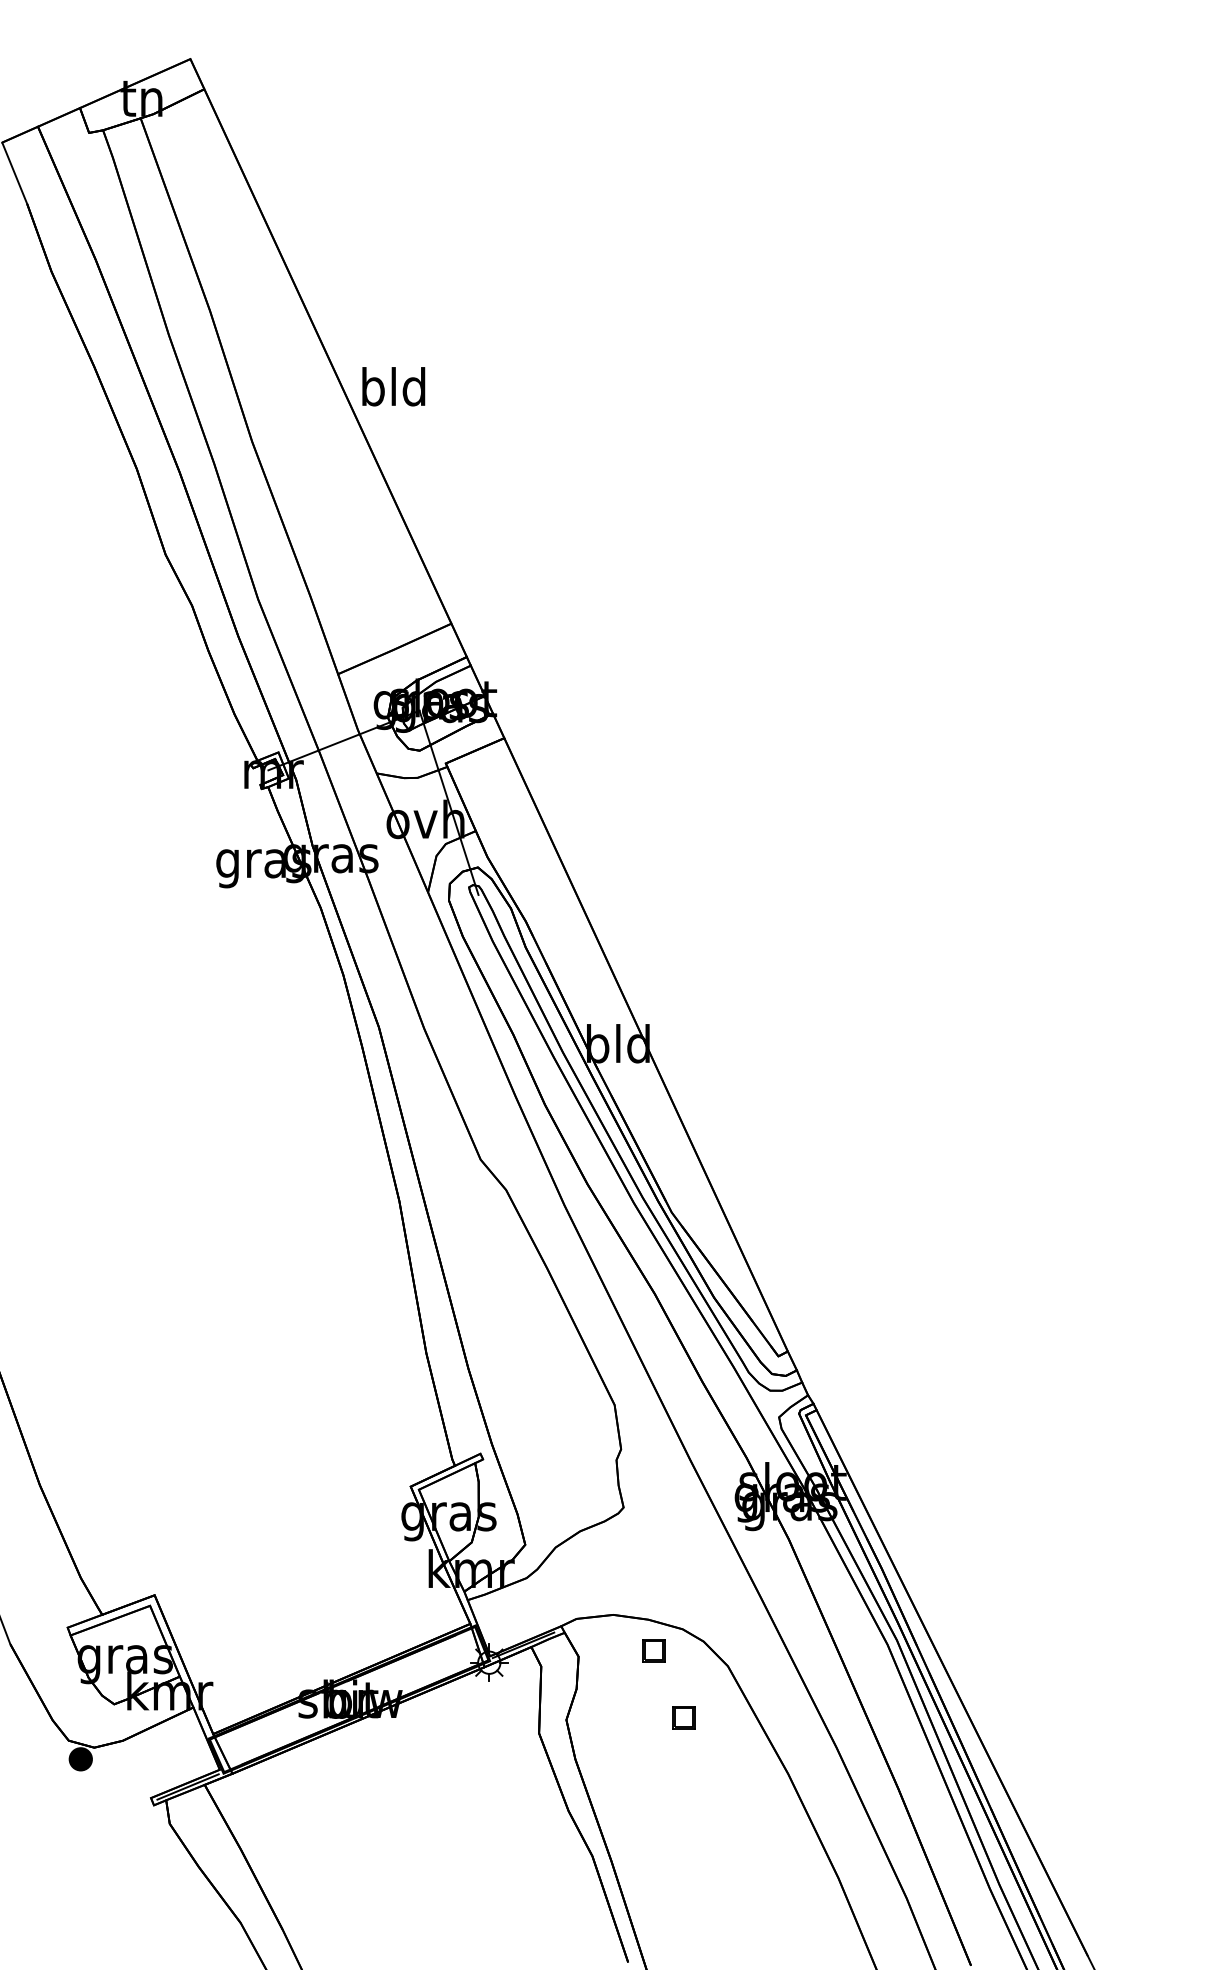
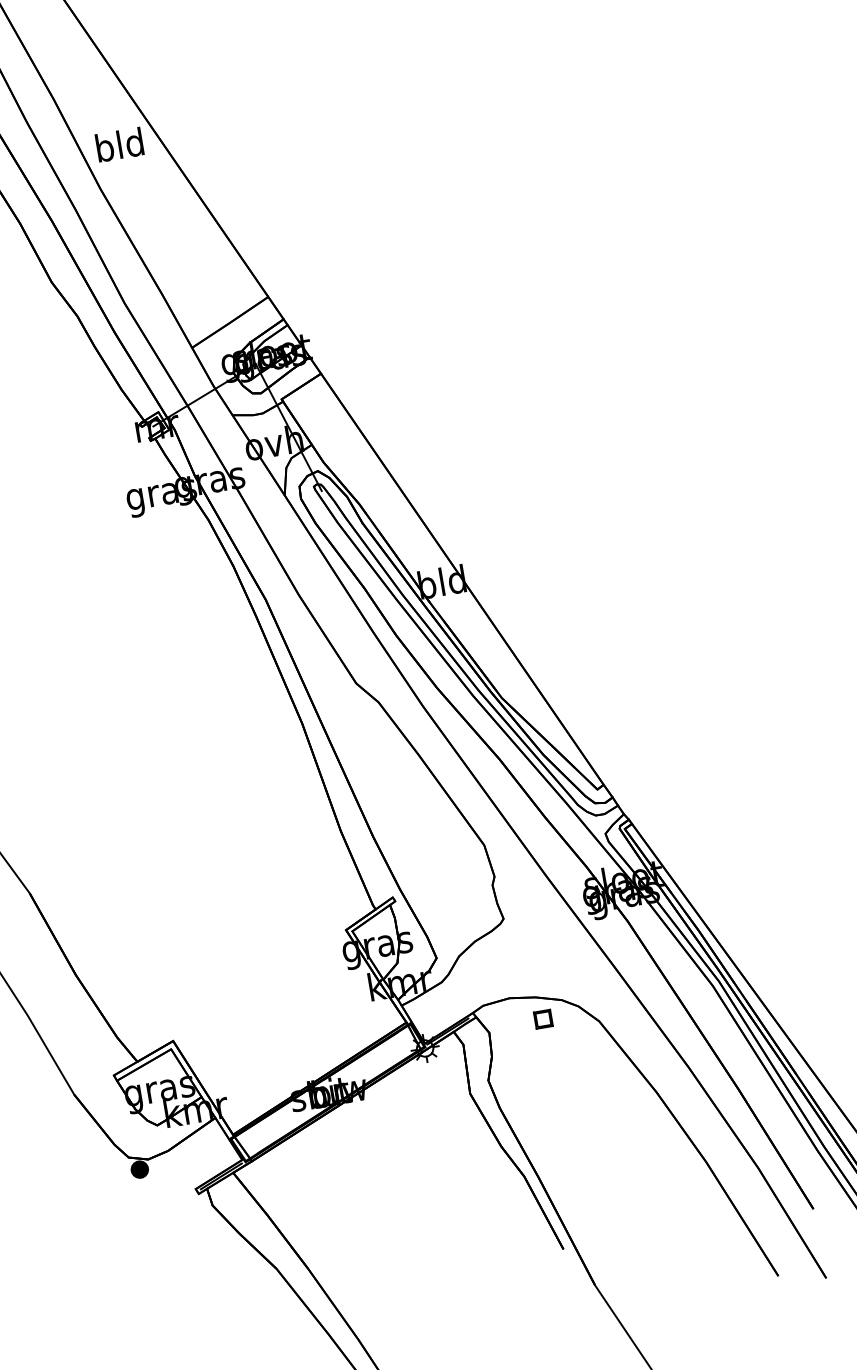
text: (393, 386) -> (119, 144), moved
part: (683, 1717) -> (573, 1064), removed

